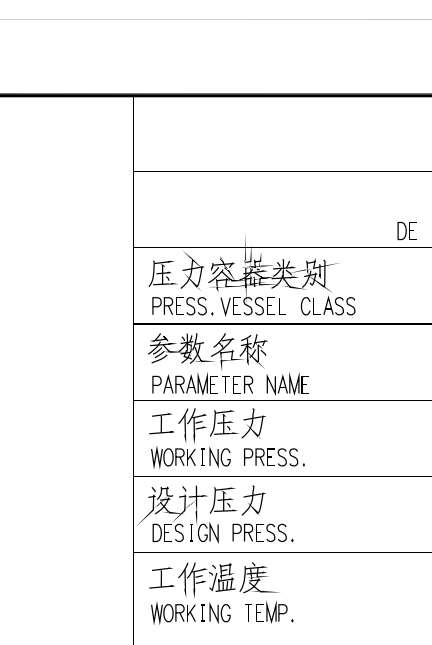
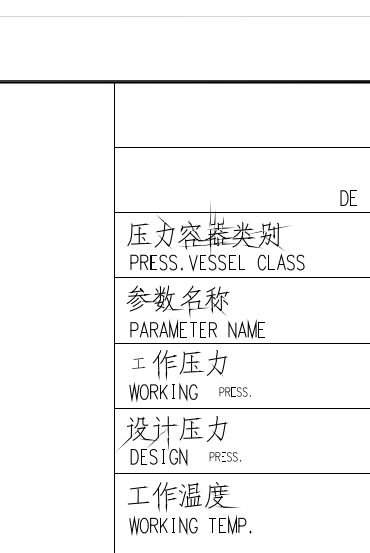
part: (161, 424) -> (138, 363), size x0.6
part: (274, 456) -> (235, 391), size x0.6
part: (263, 532) -> (225, 456), size x0.6

